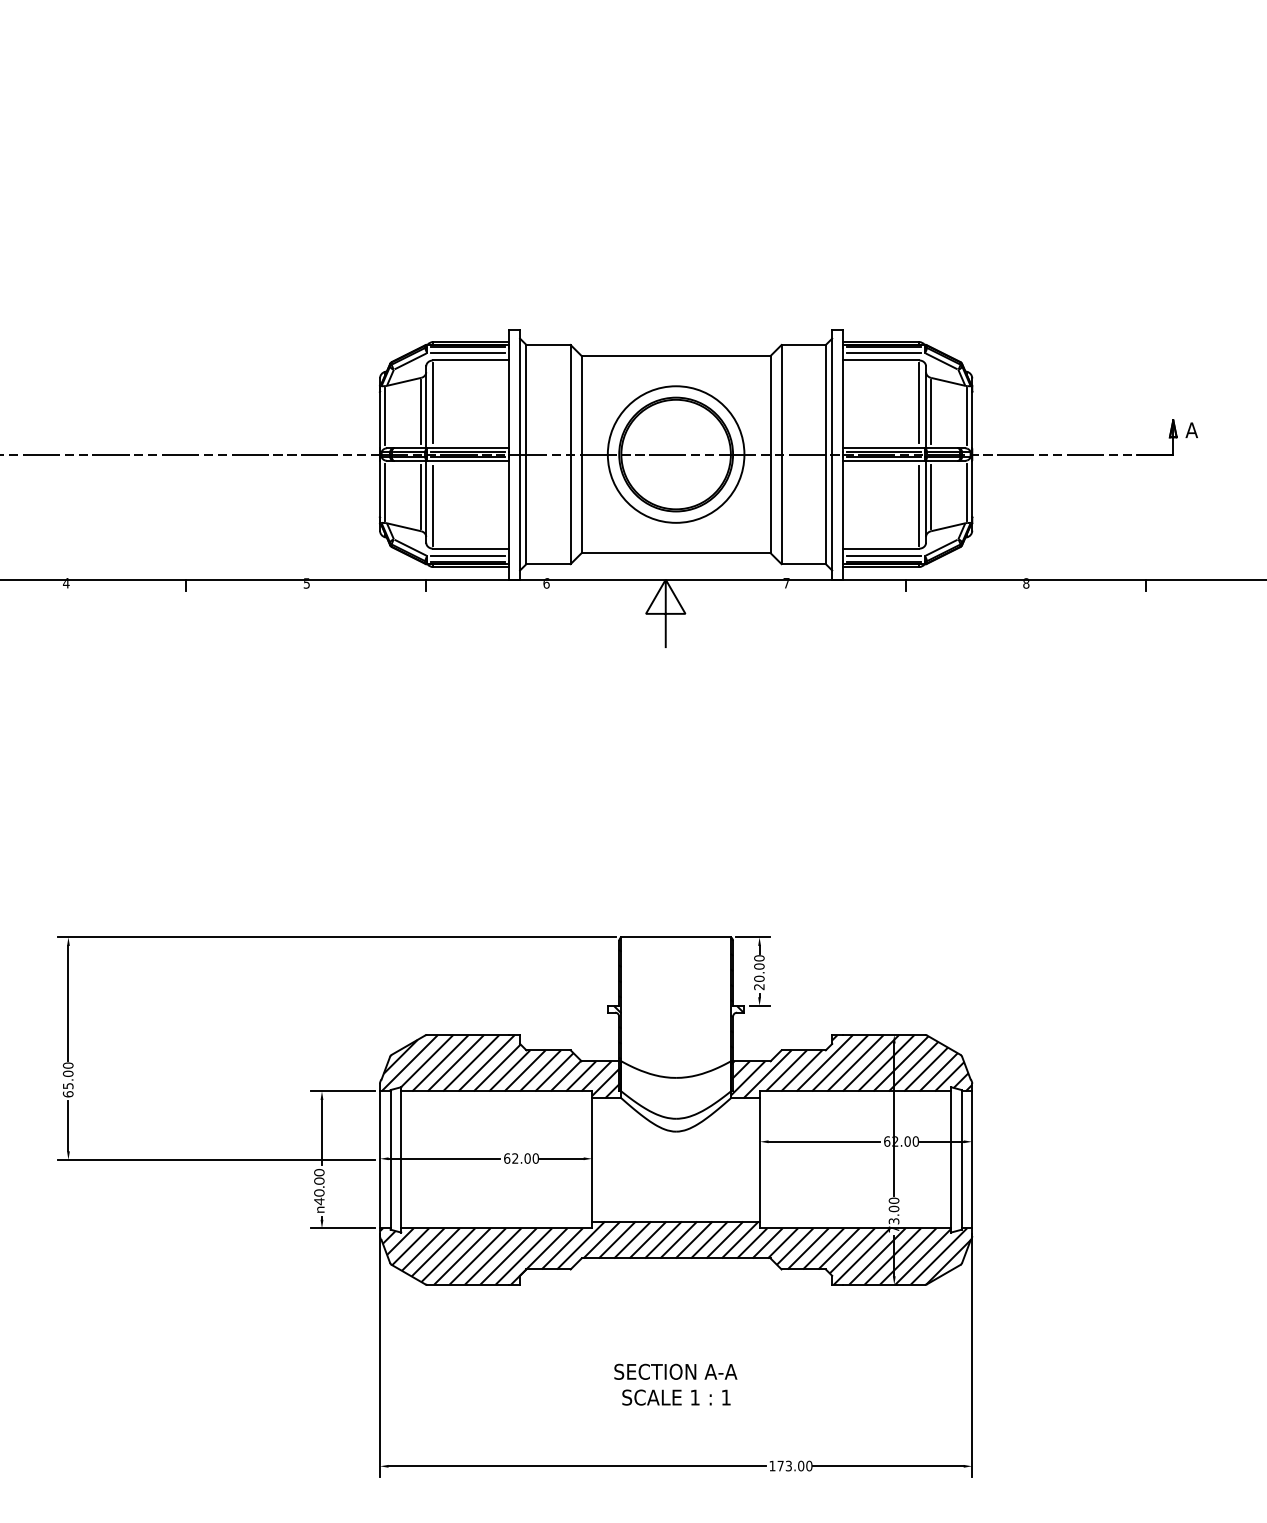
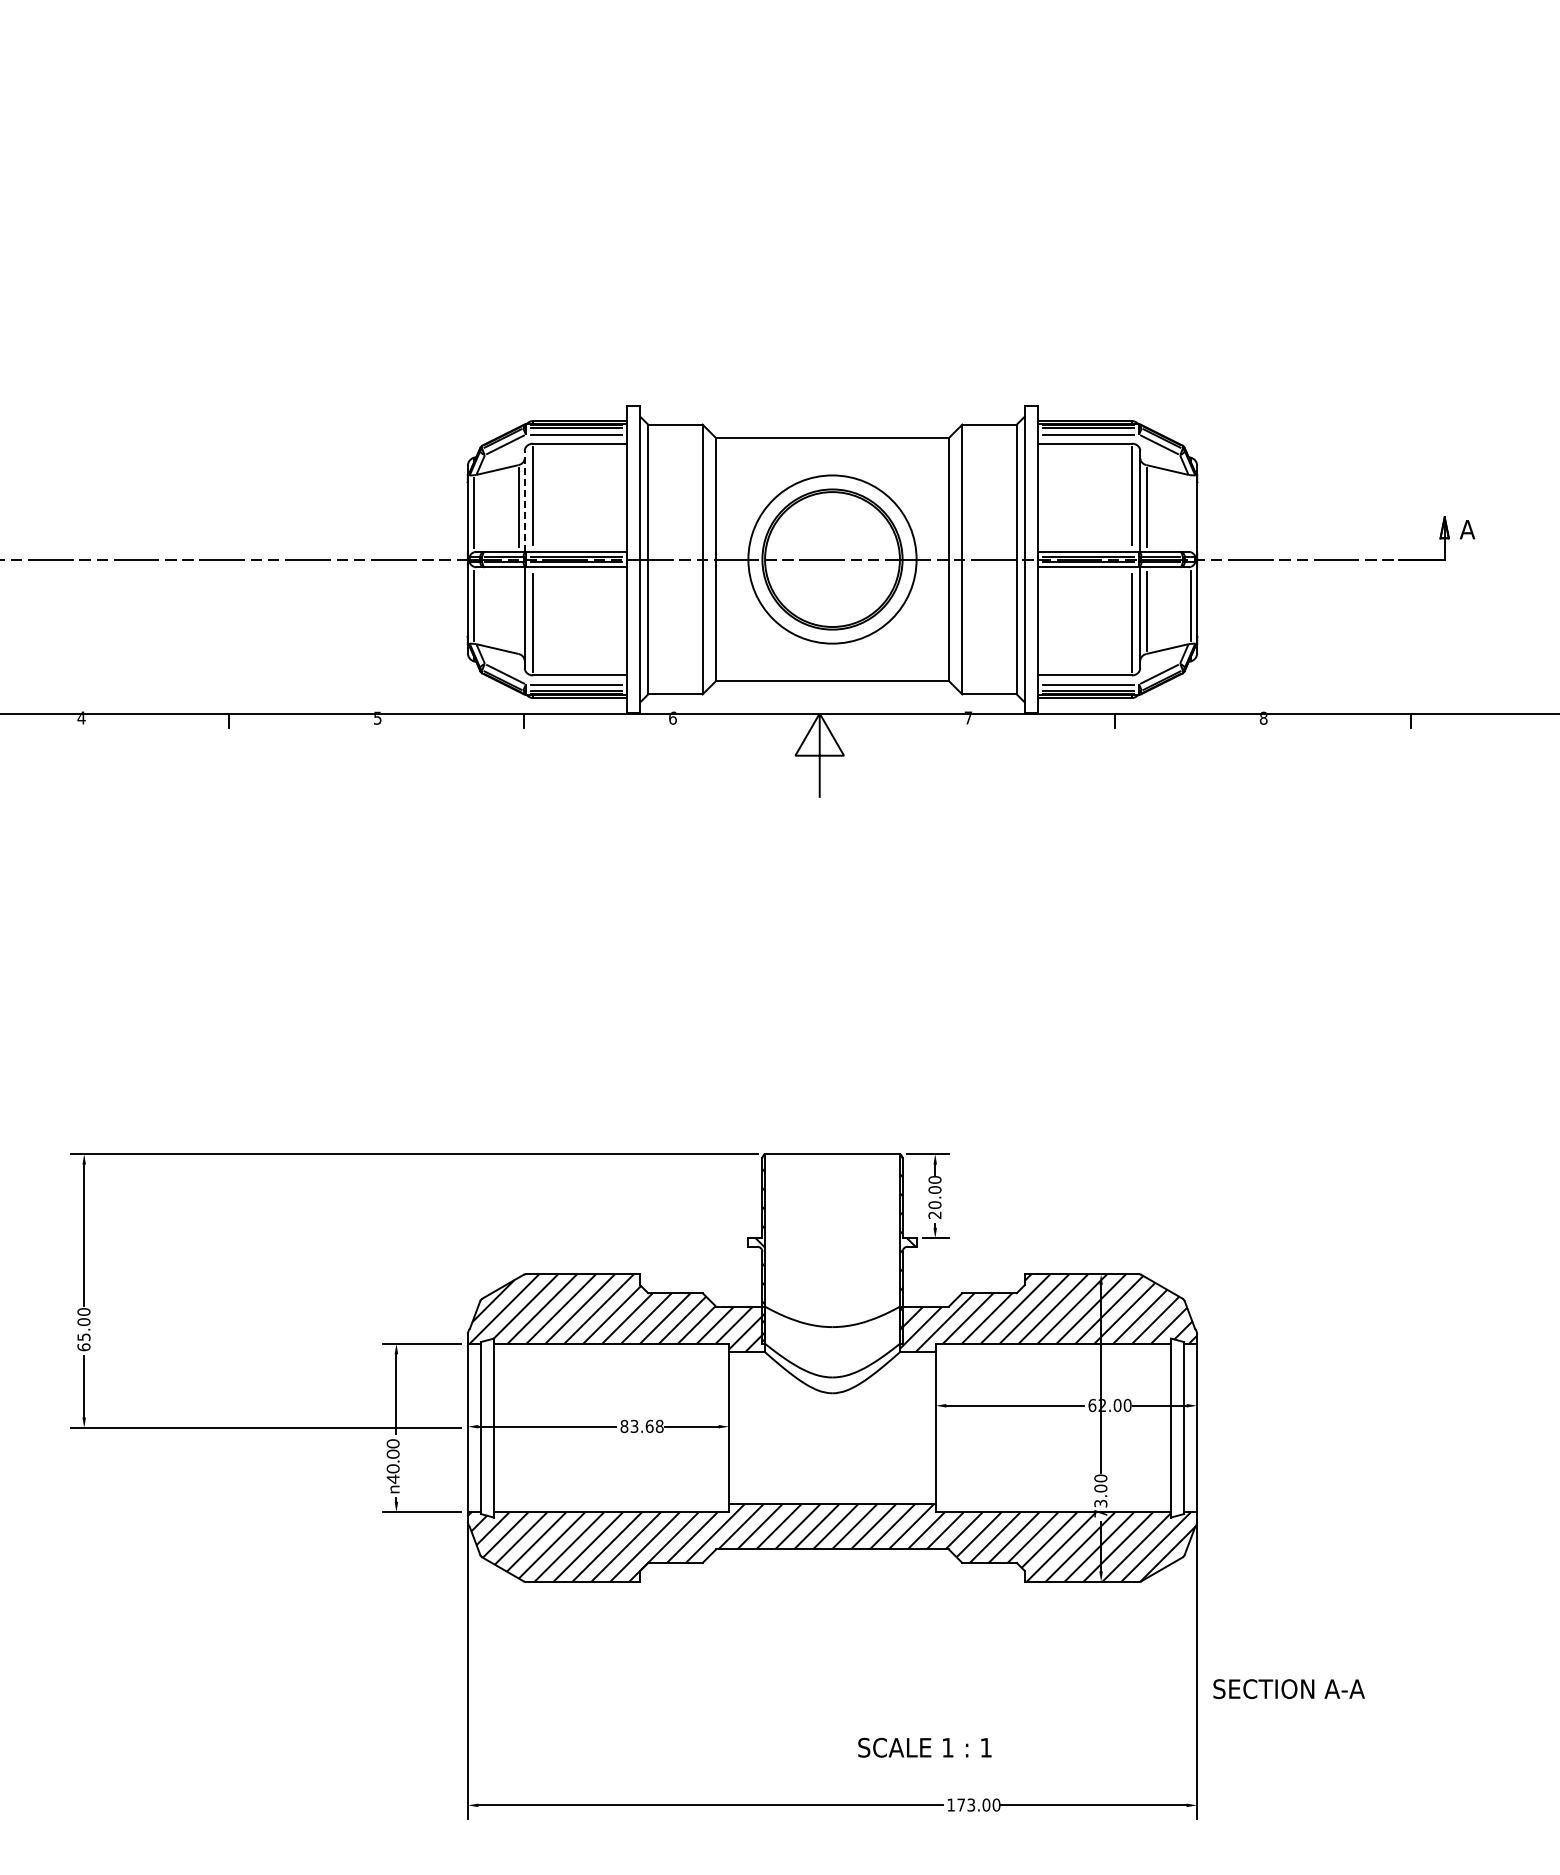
line: (426, 406) -> (524, 500), solid -> dashed
line: (966, 416) -> (1190, 512), removed
line: (421, 496) -> (518, 611), removed
text: (521, 1158) -> (641, 1426), 62.00 -> 83.68
text: (675, 1371) -> (1288, 1688), moved
text: (676, 1397) -> (924, 1747), moved

